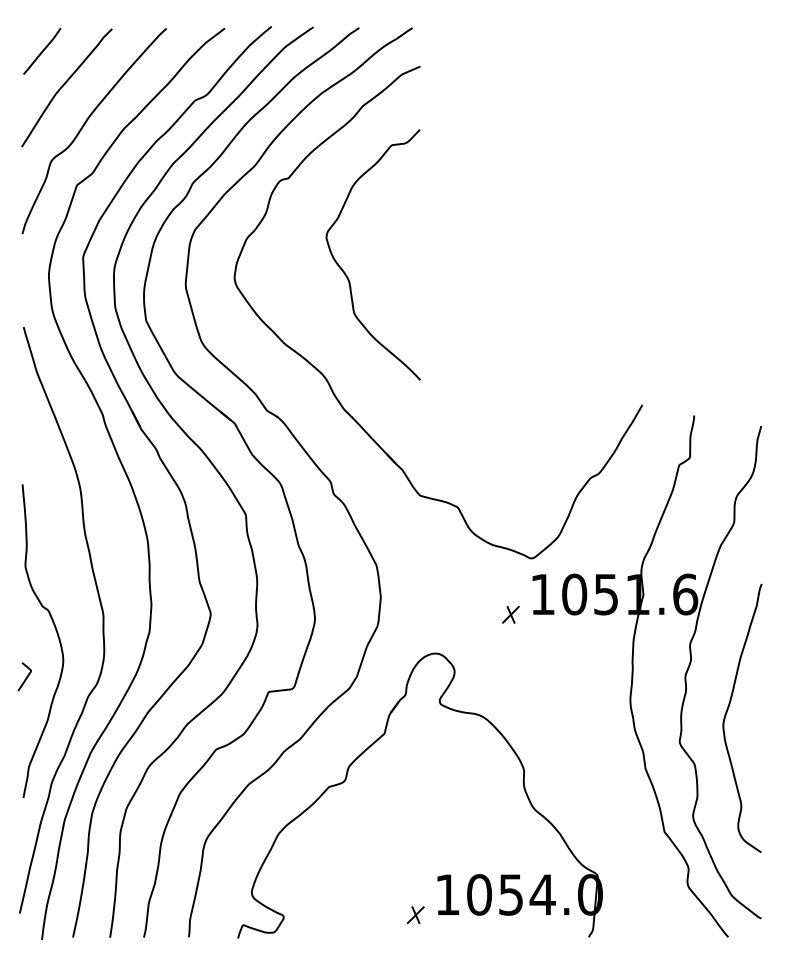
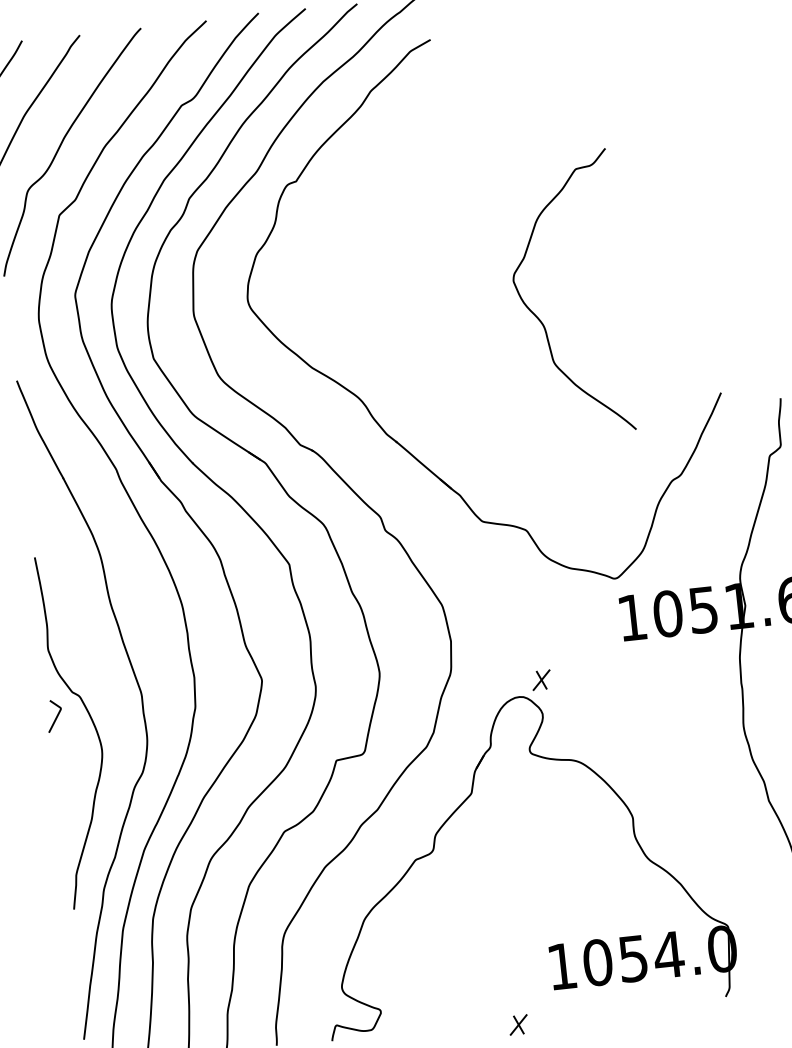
curve: (345, 272) -> (539, 317), moved
part: (510, 614) -> (541, 679), moved
curve: (26, 676) -> (56, 715), moved
part: (415, 914) -> (518, 1024), moved

